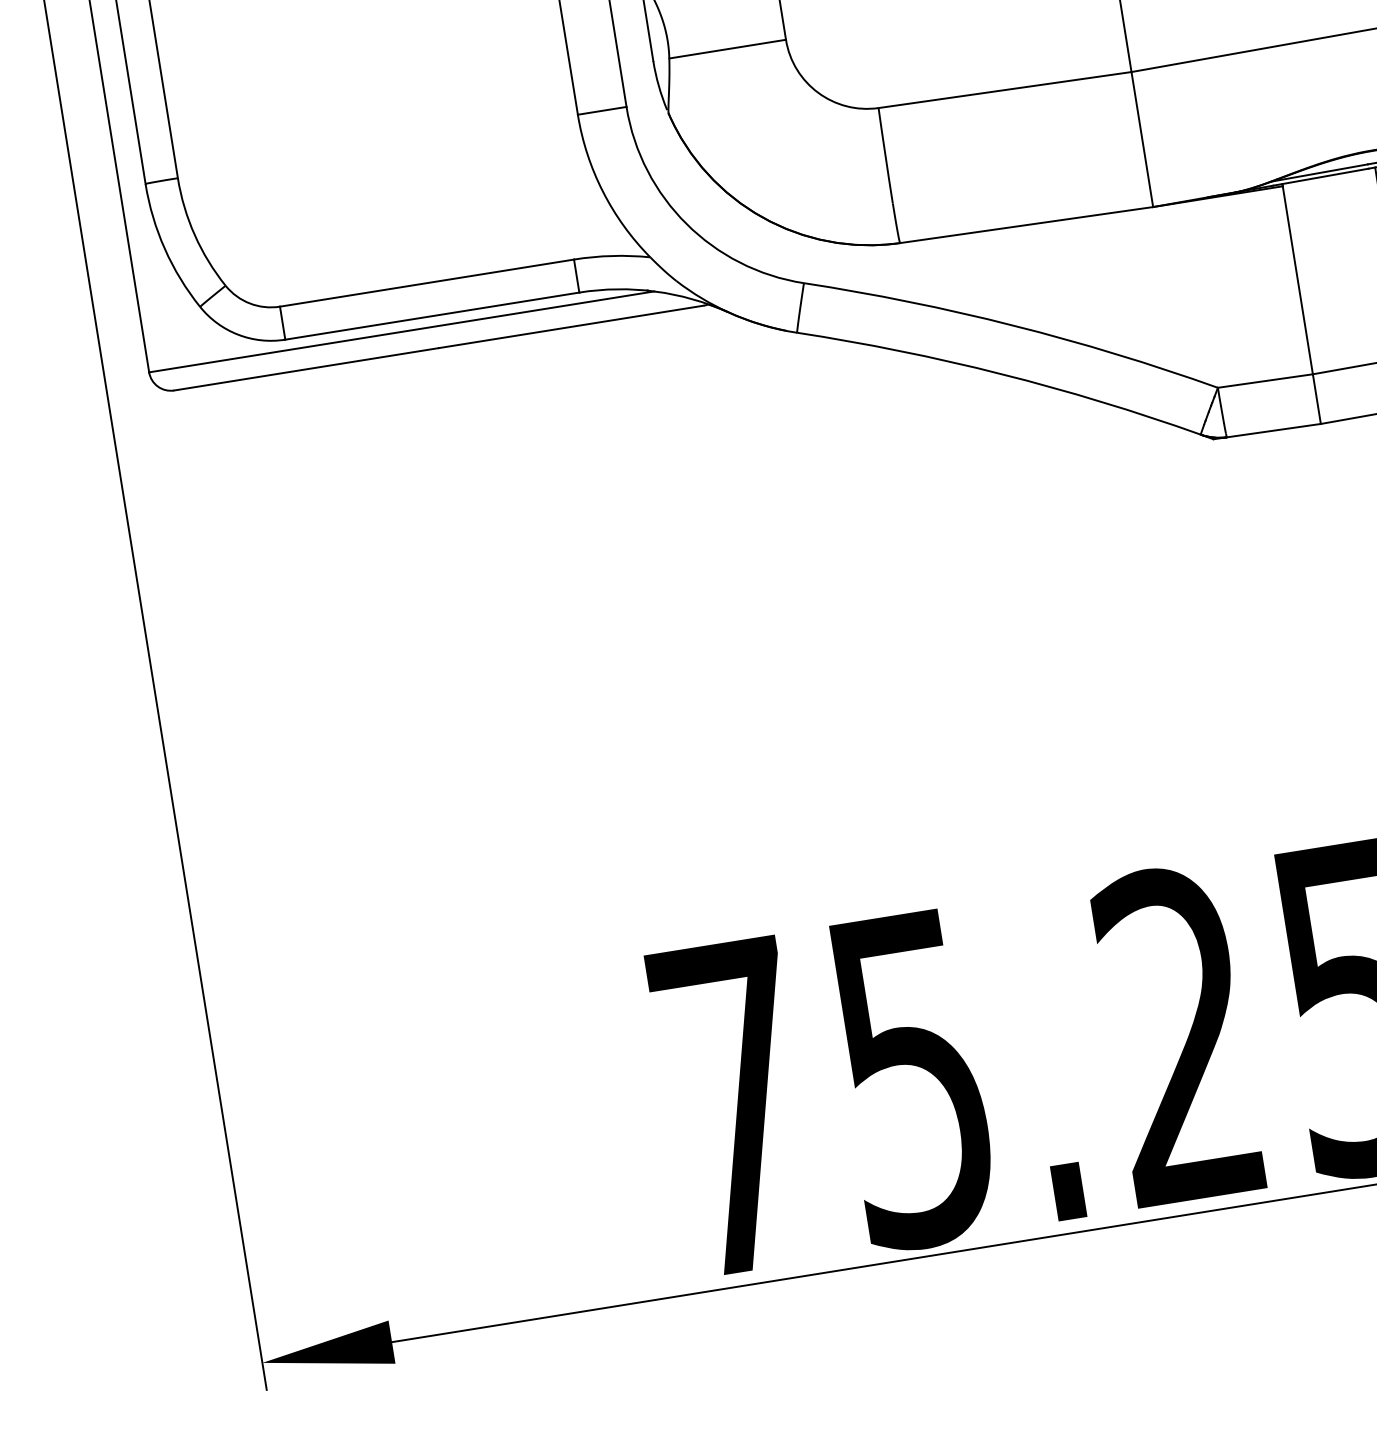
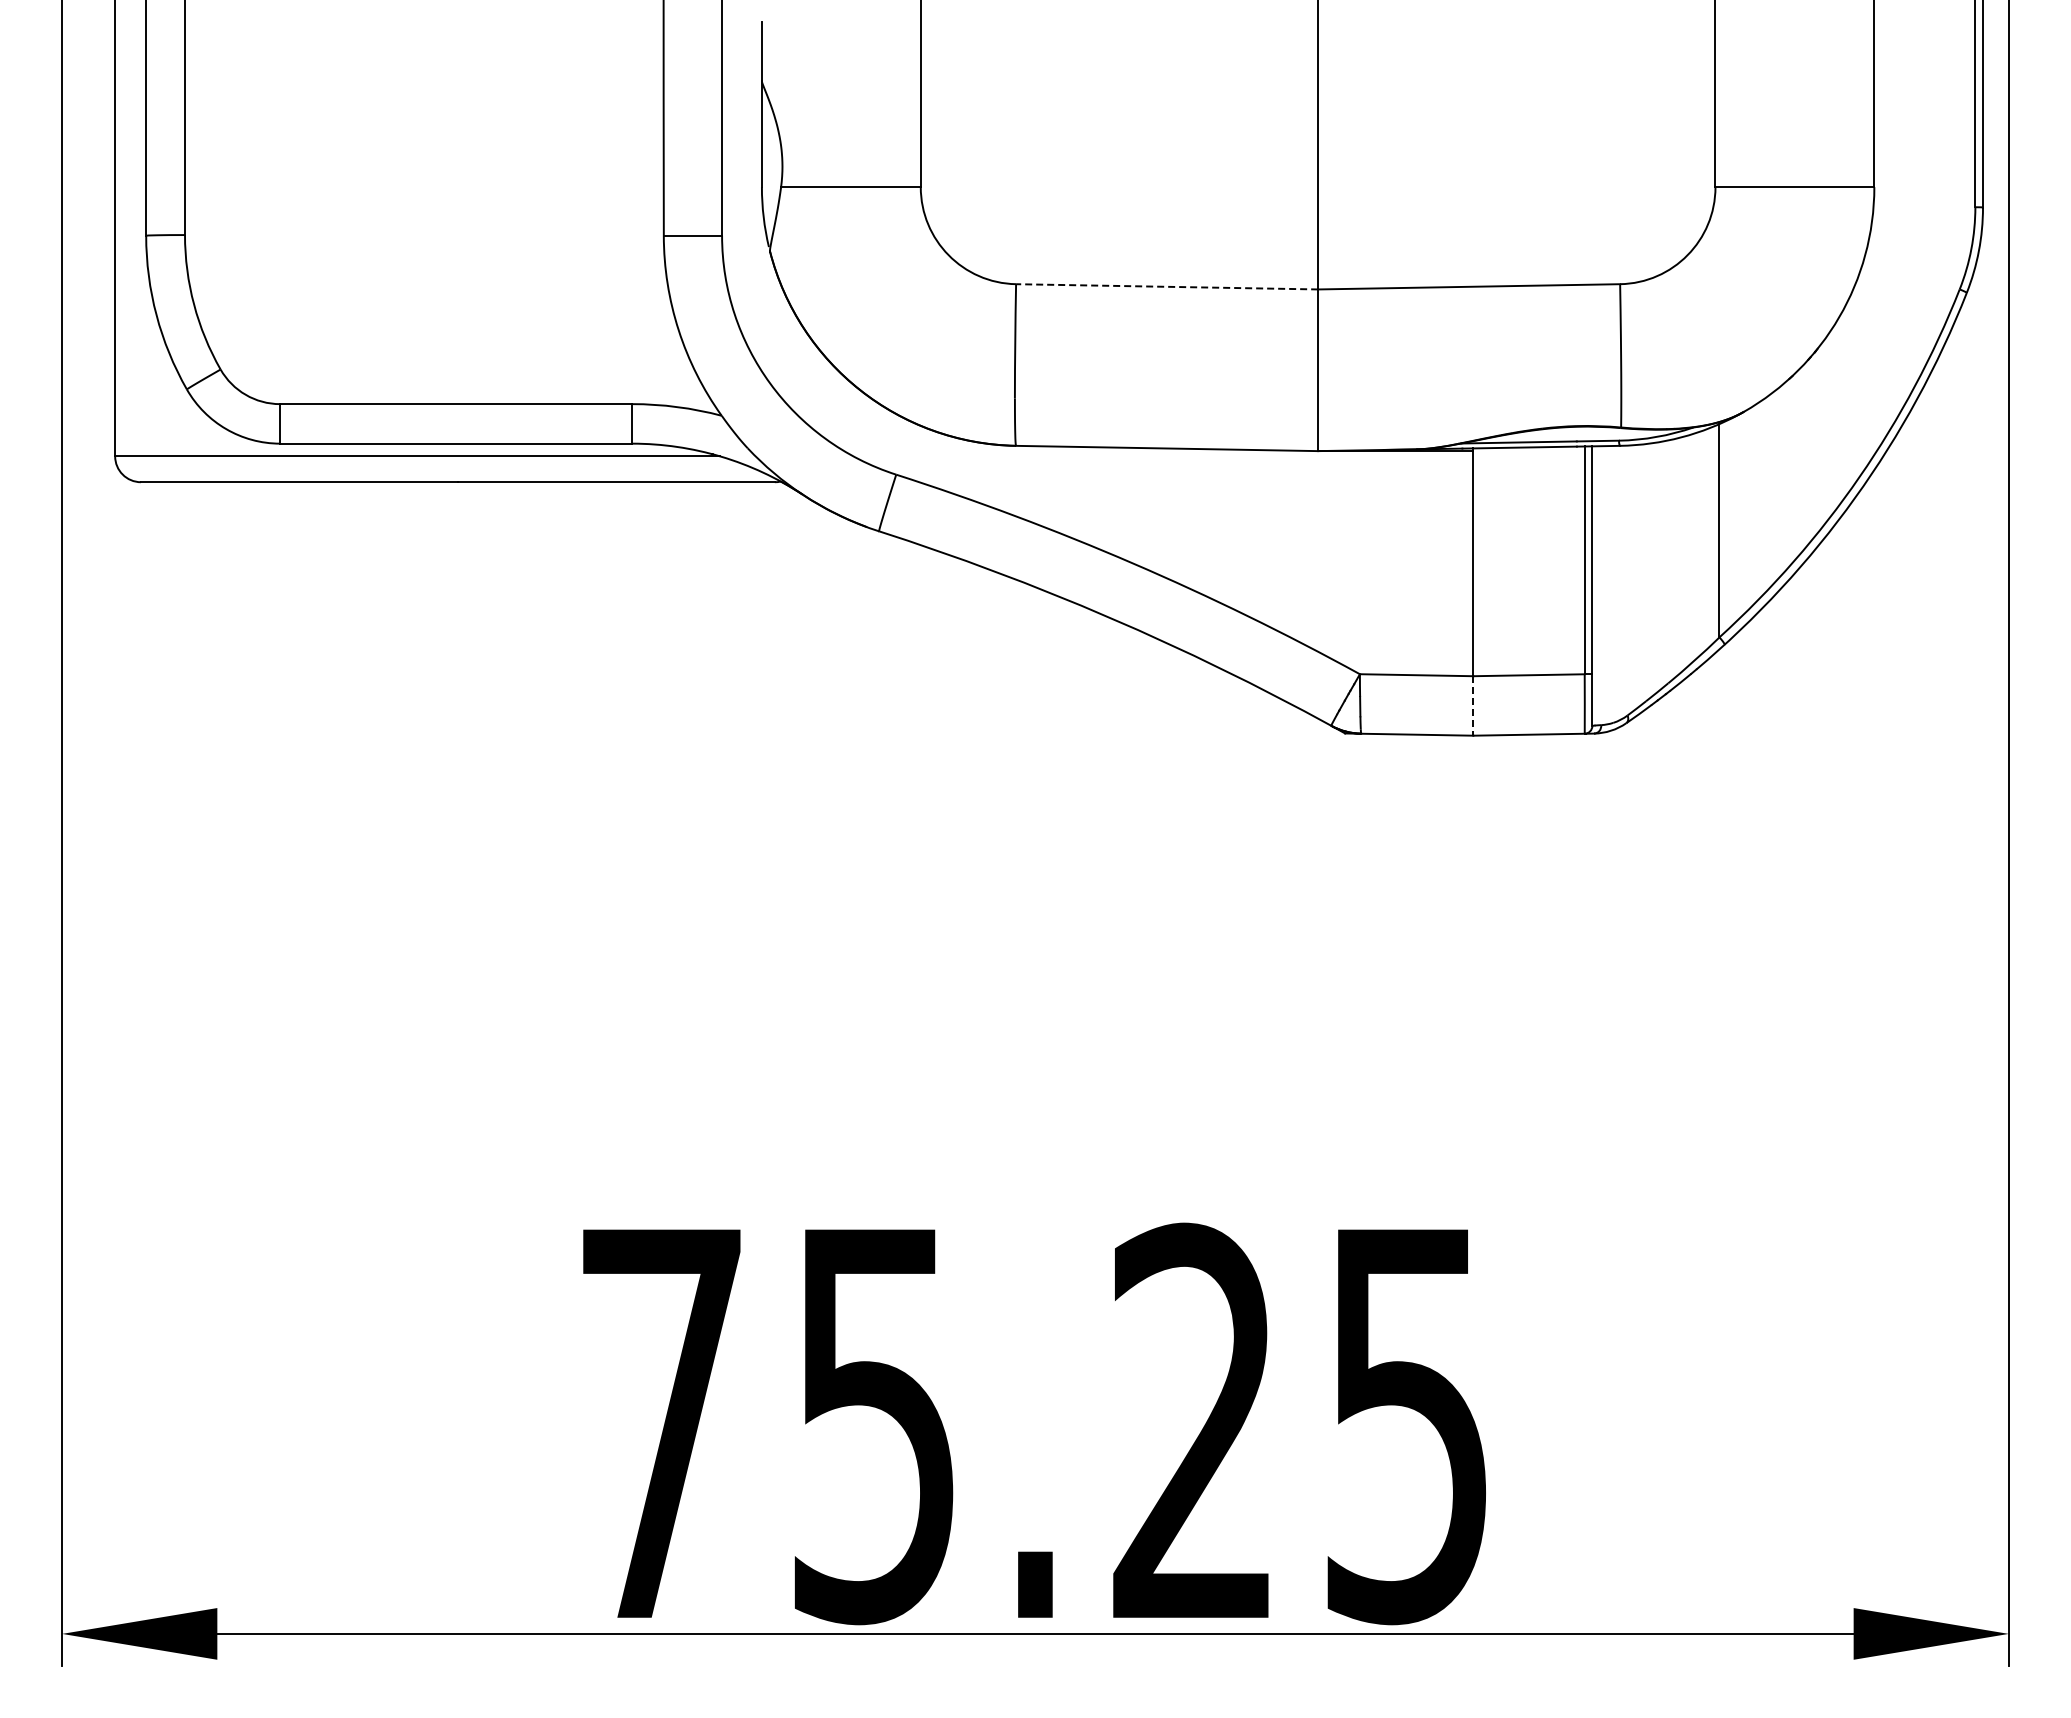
line: (1004, 89) -> (1166, 286), solid -> dashed
line: (1316, 398) -> (1473, 705), solid -> dashed

